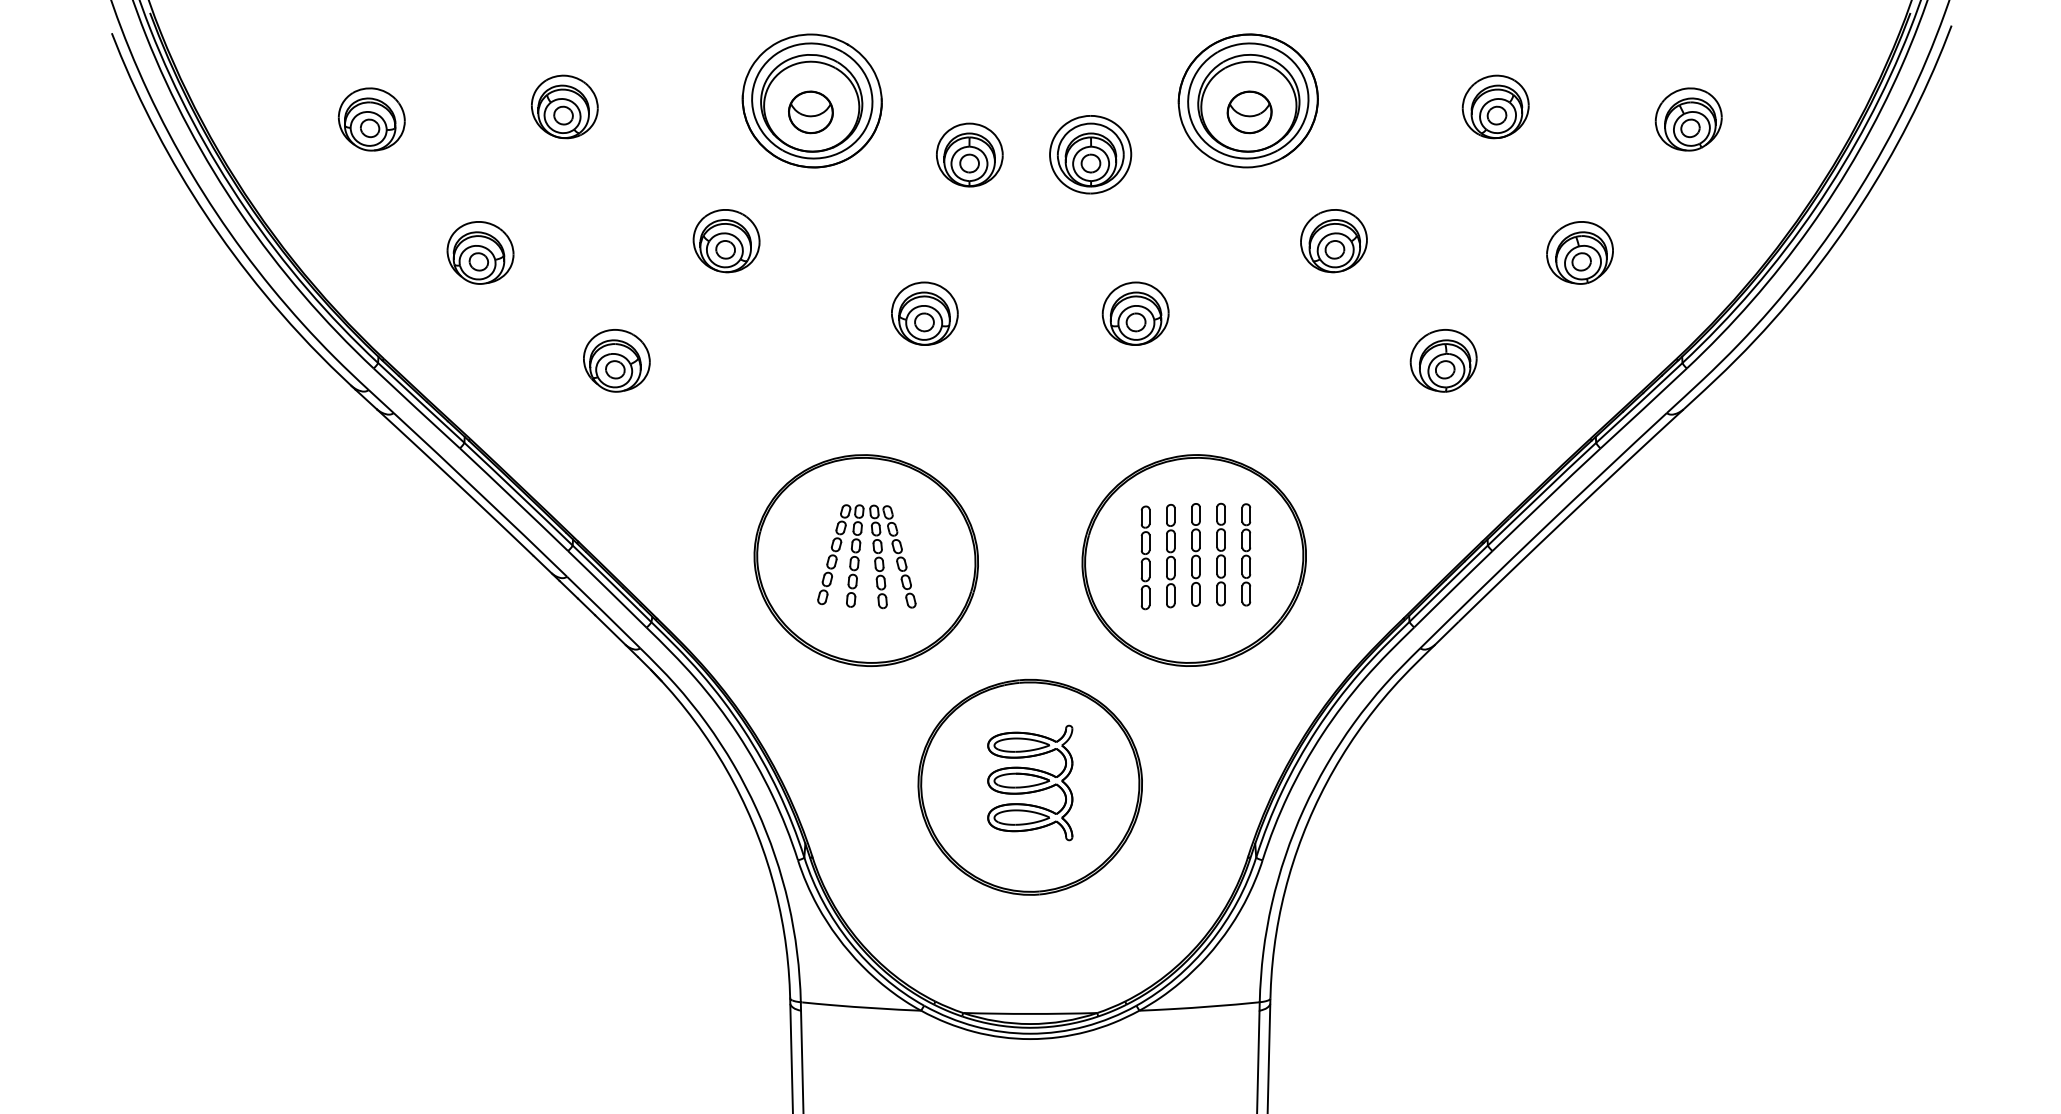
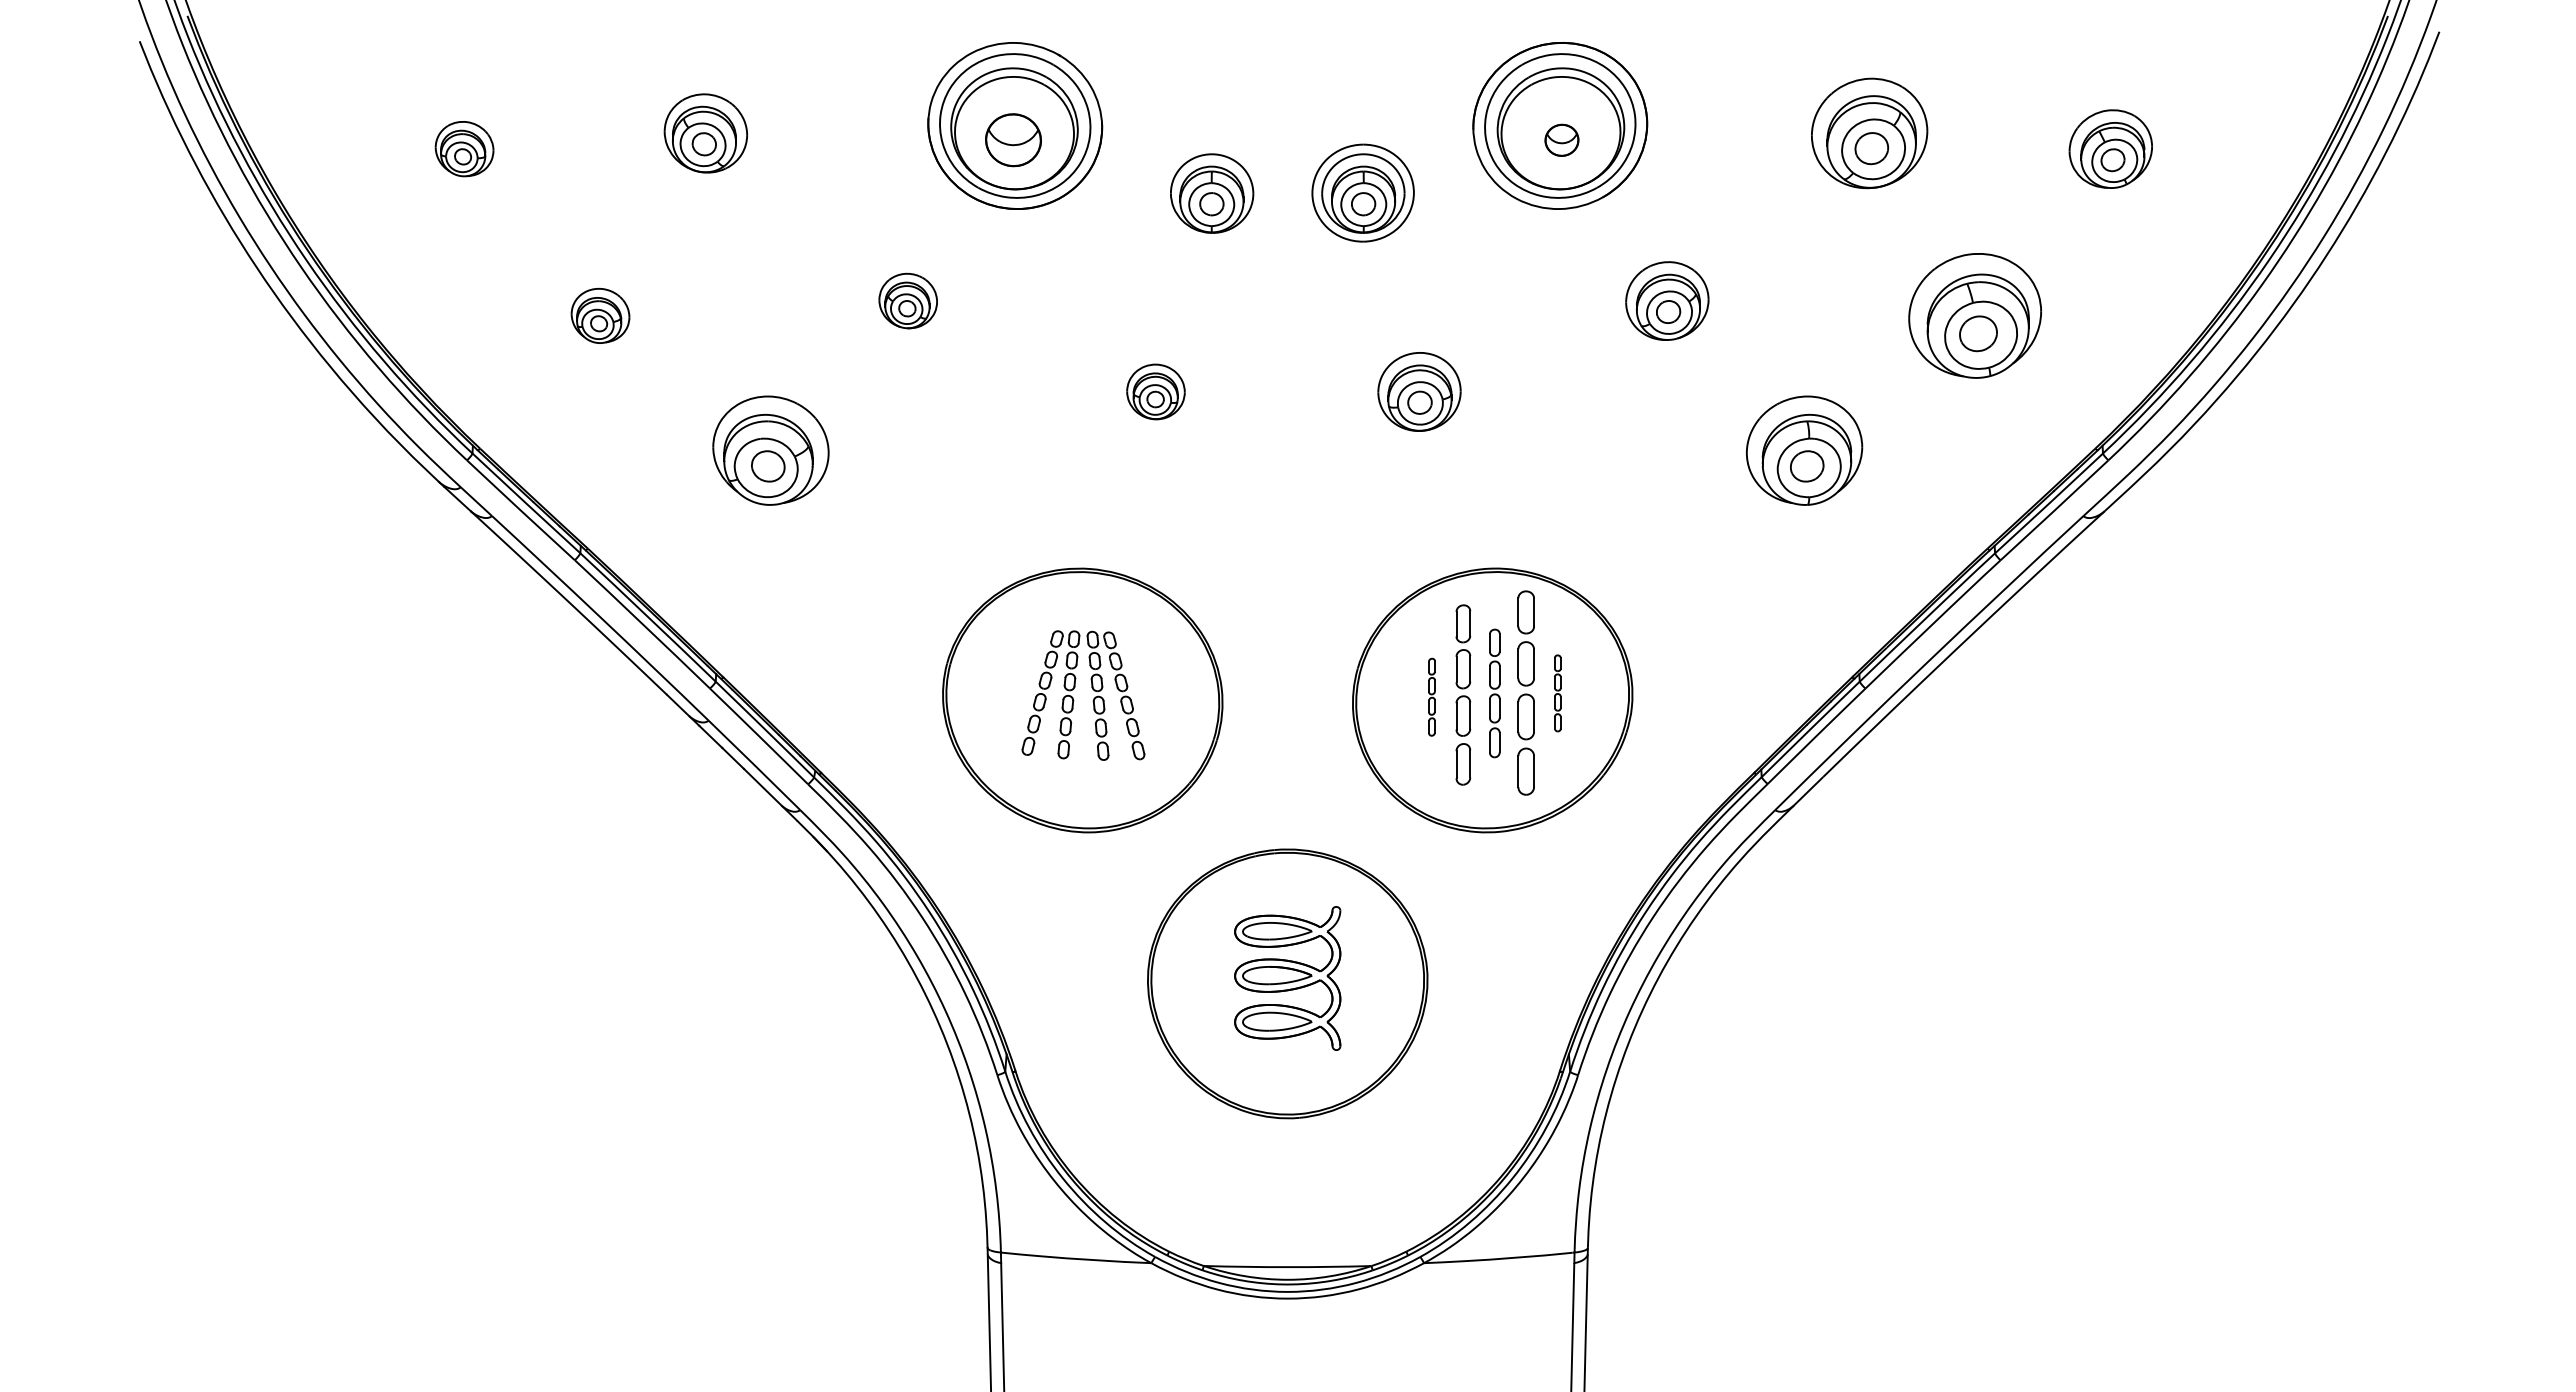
part: (1495, 106) -> (1869, 133), size x1.4
part: (1249, 112) -> (1561, 140), size x0.6
part: (371, 118) -> (464, 148), size x0.7
part: (726, 240) -> (908, 300), size x0.7
part: (480, 252) -> (600, 315), size x0.7
part: (1579, 252) -> (1974, 315), size x1.6
part: (924, 313) -> (1155, 391), size x0.7
part: (616, 360) -> (770, 450), size x1.4
part: (1443, 360) -> (1804, 450), size x1.4
part: (1221, 554) -> (1526, 692), size x1.6
part: (1170, 555) -> (1463, 694), size x1.4
part: (1246, 555) -> (1557, 693), size x0.6
part: (1145, 558) -> (1431, 697), size x0.6

